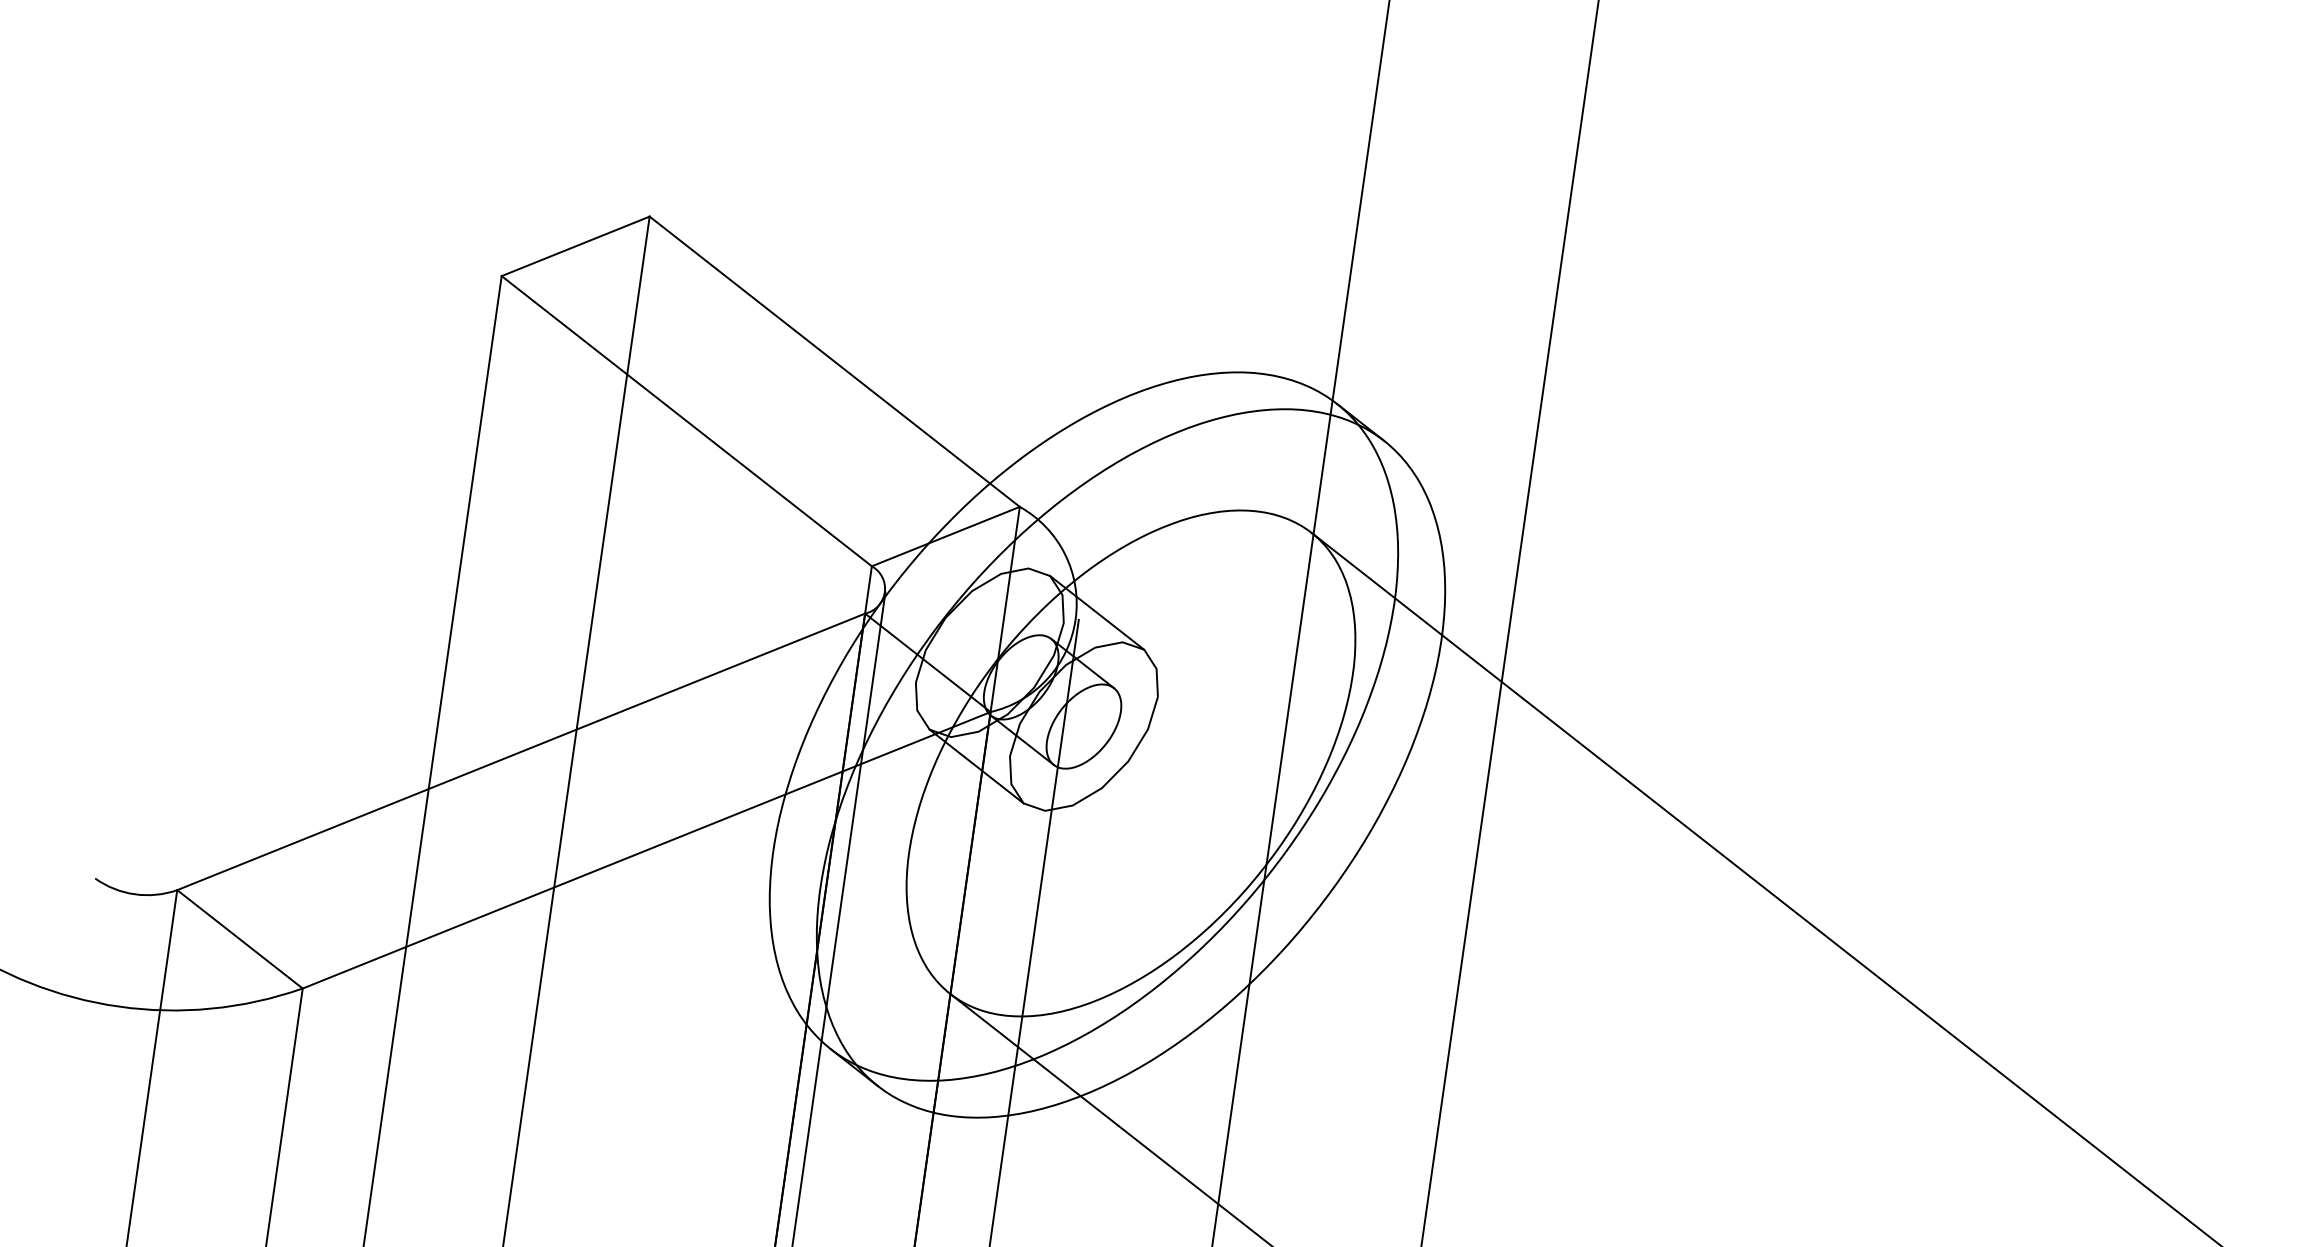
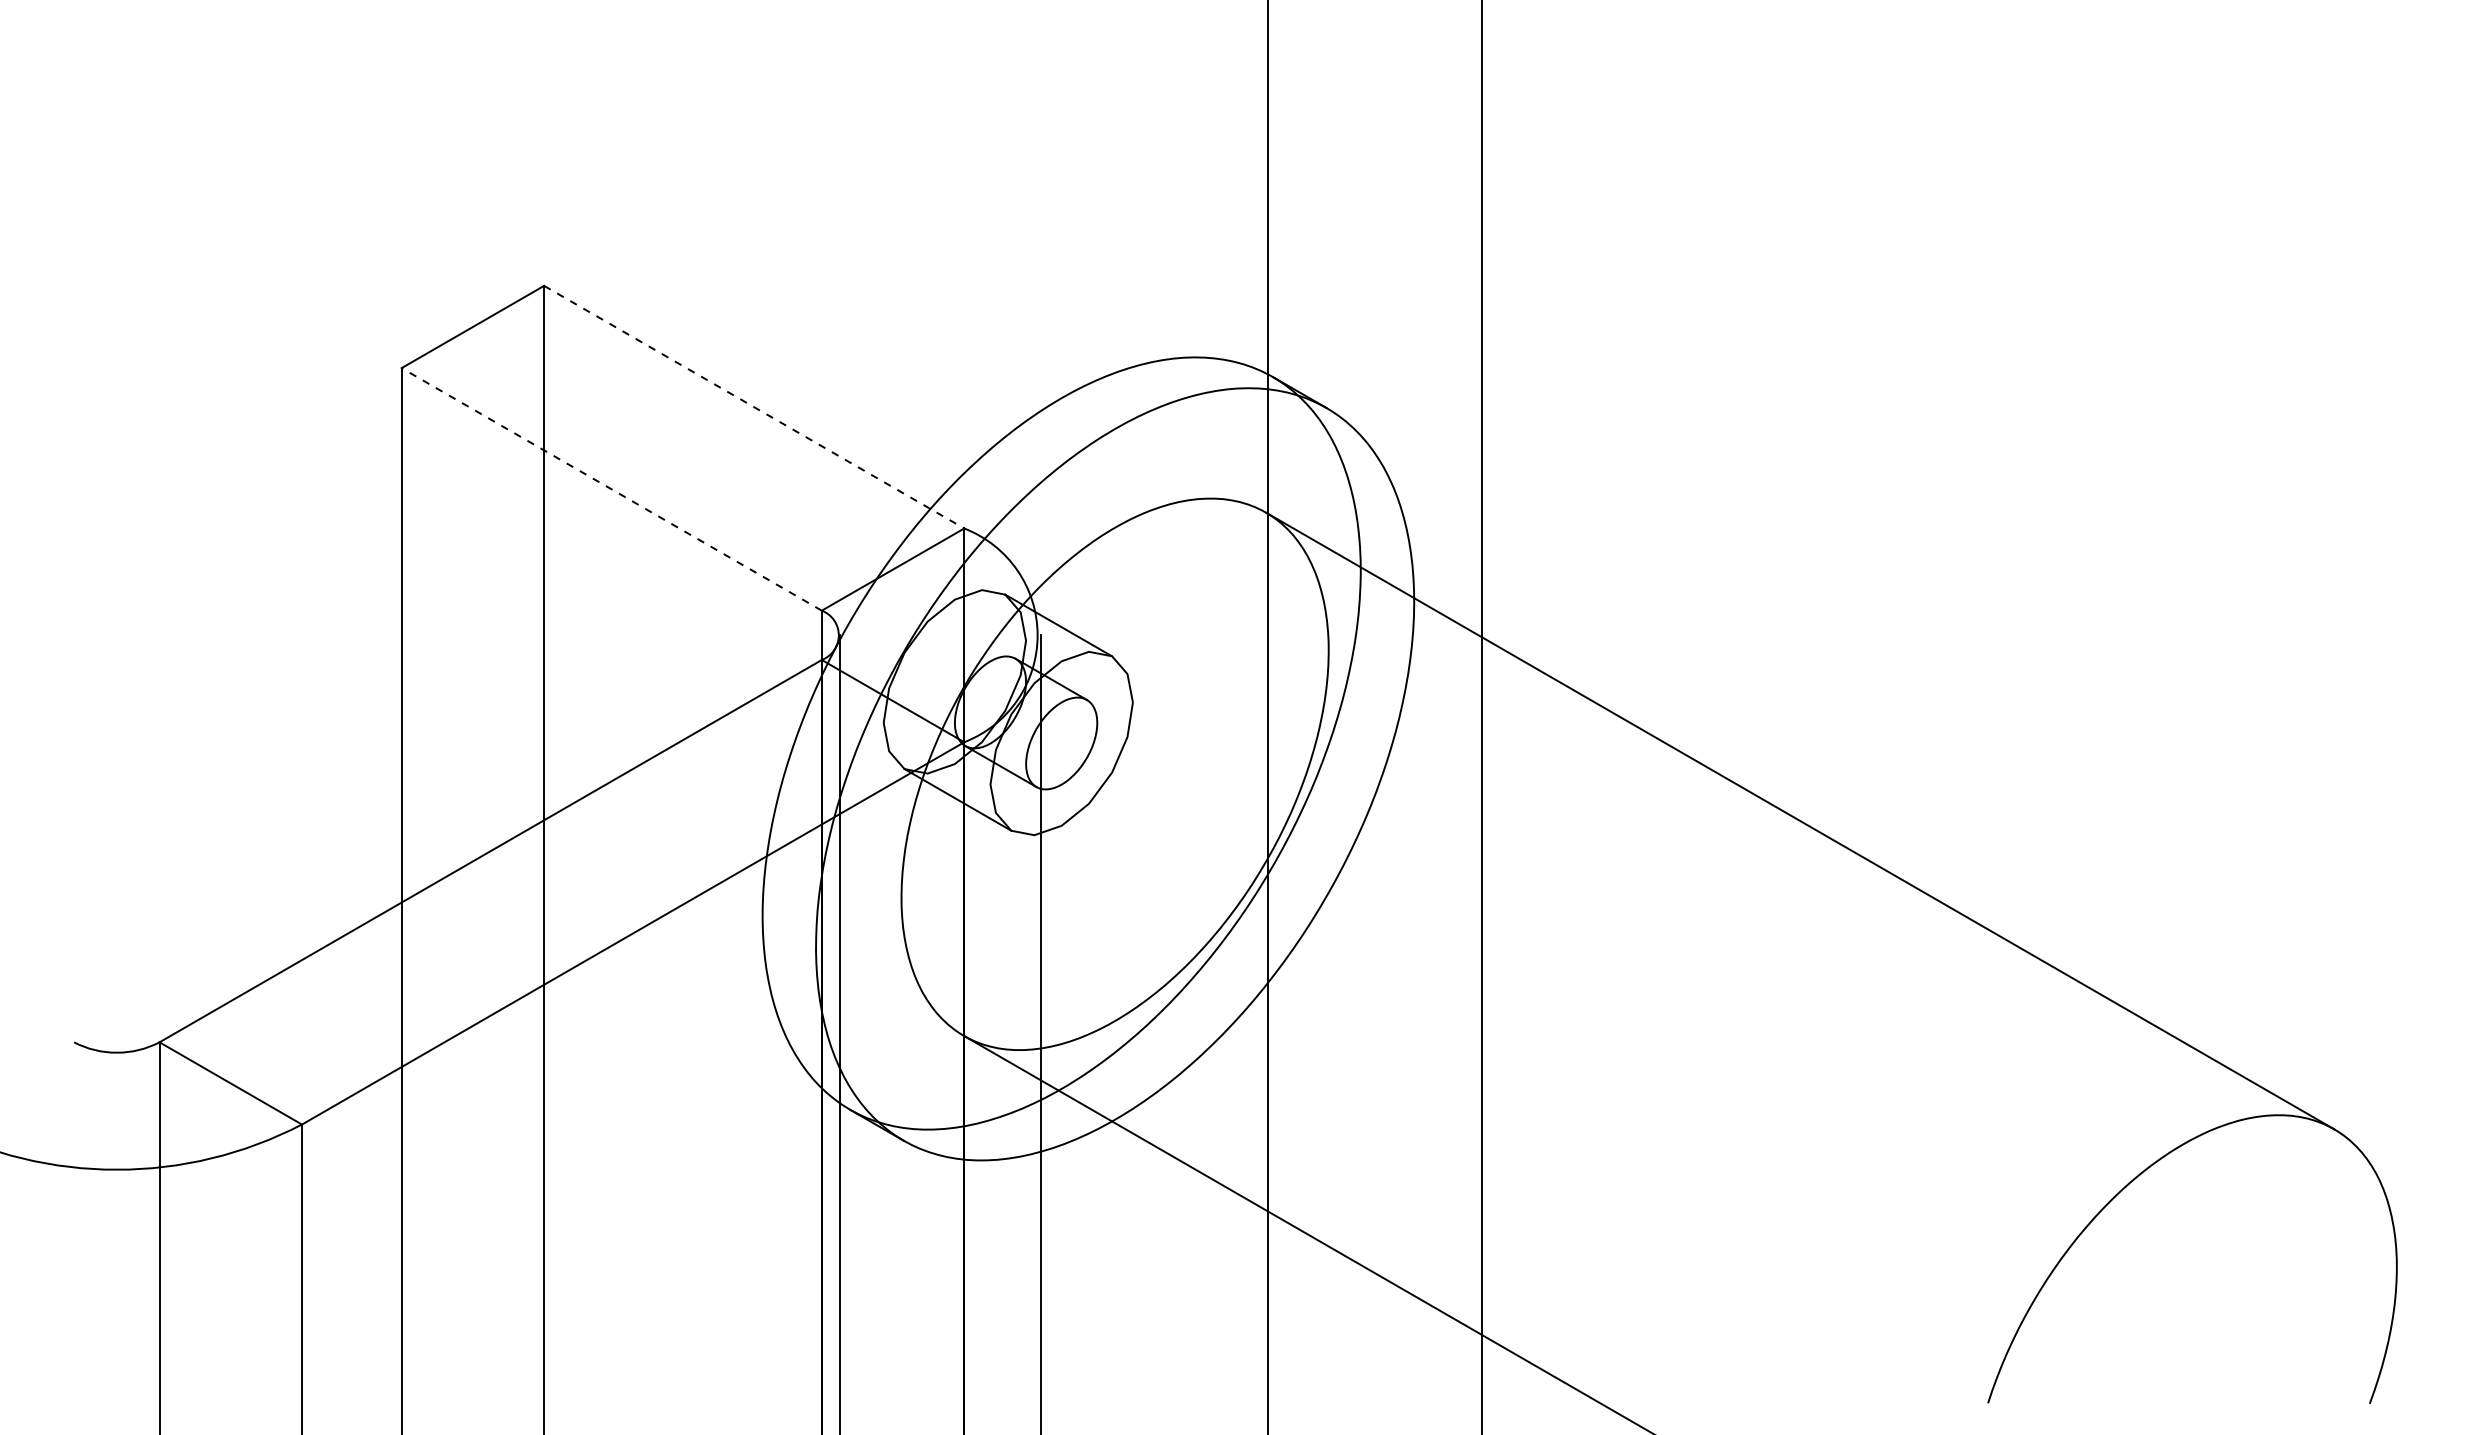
line: (834, 362) -> (754, 407), solid -> dashed
line: (686, 421) -> (611, 489), solid -> dashed

